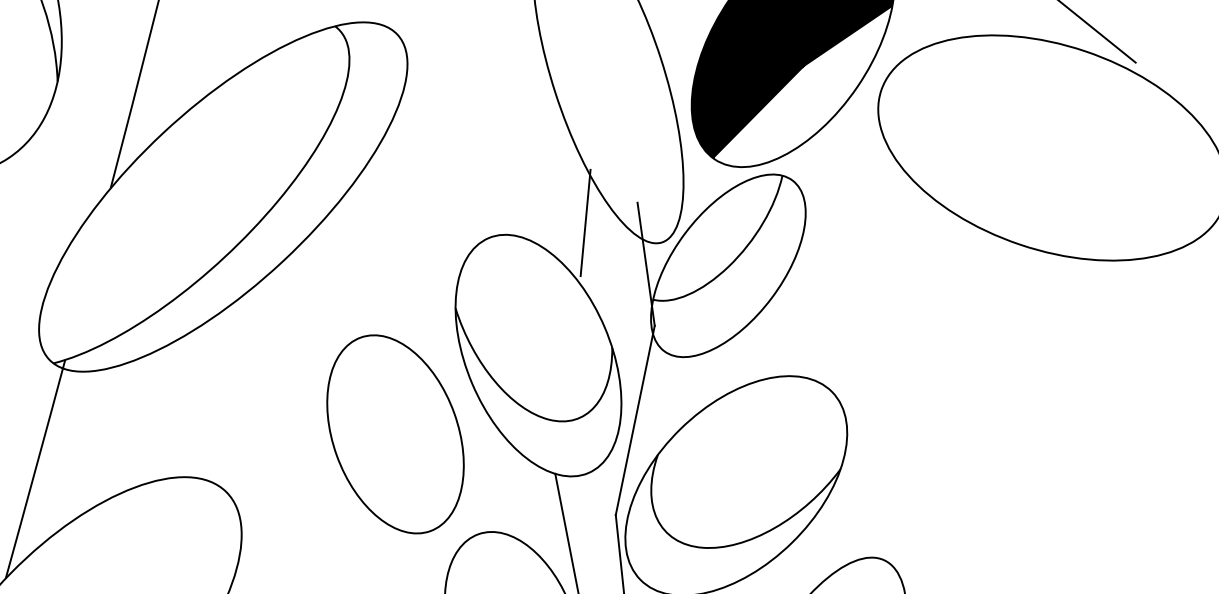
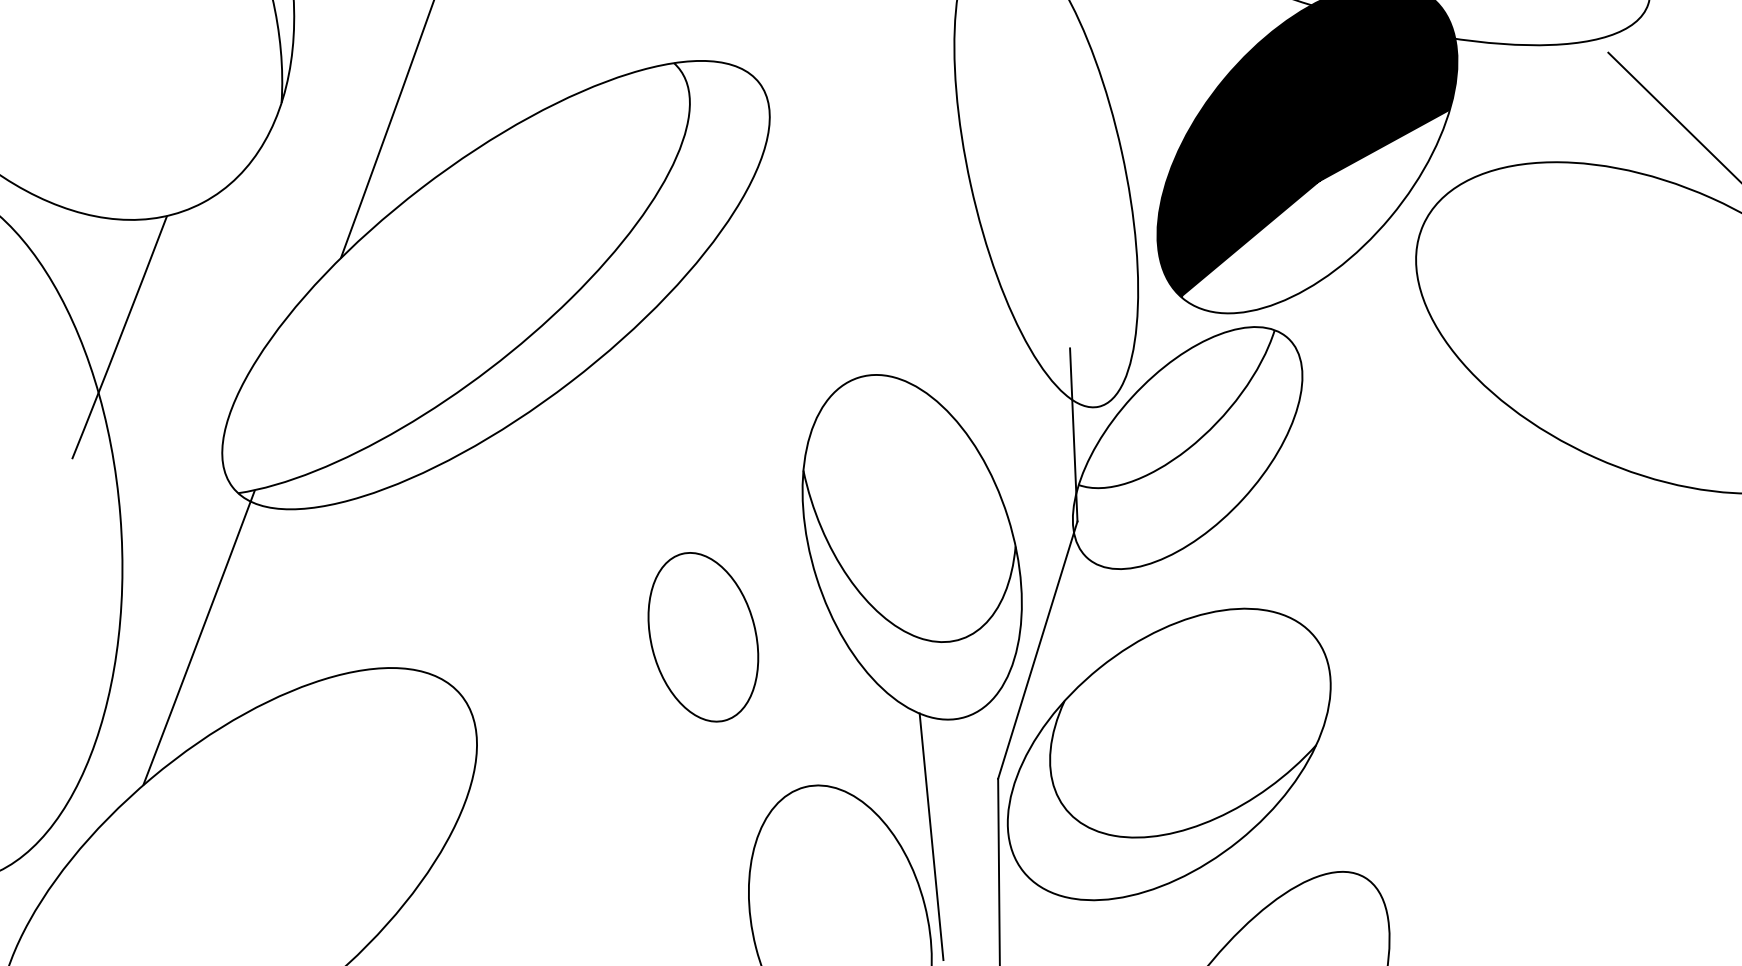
line: (585, 222) -> (995, 369), removed
part: (395, 433) -> (703, 636), size x0.6

